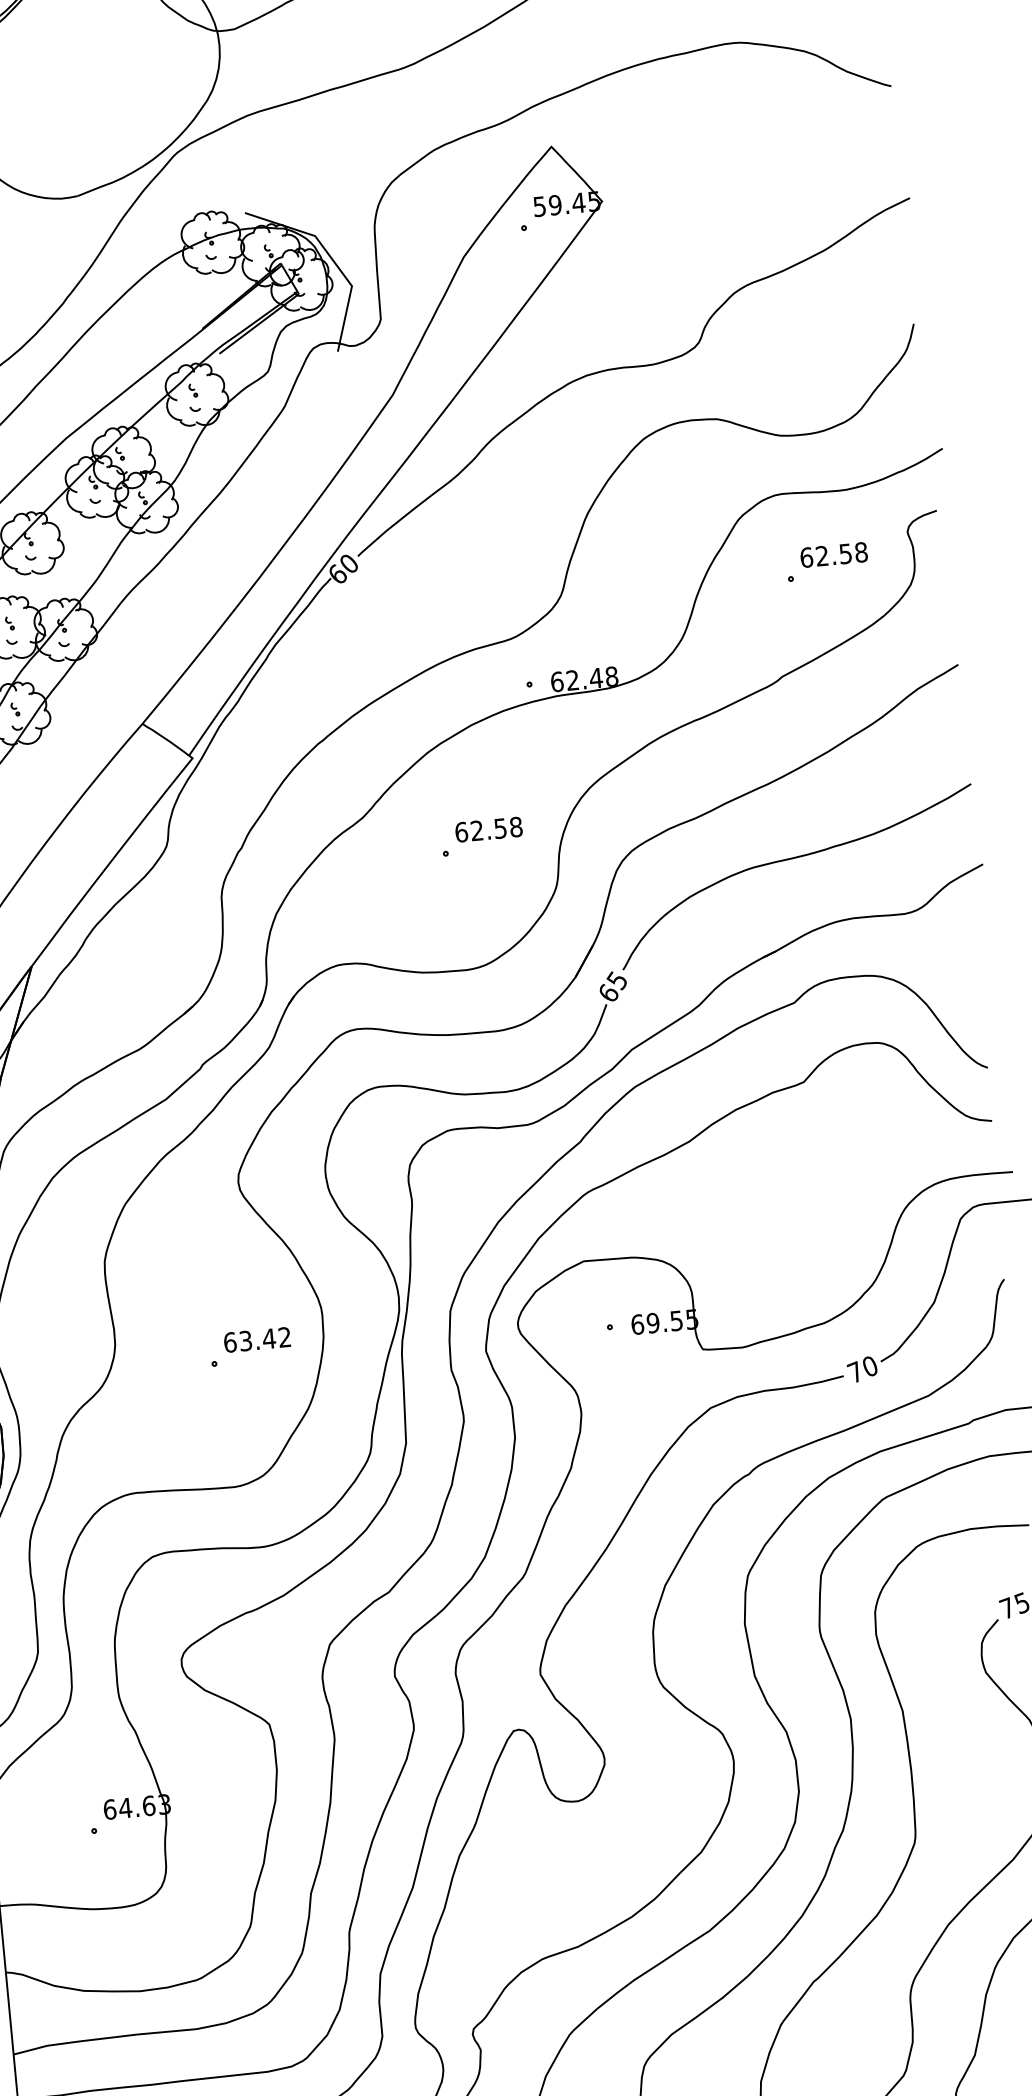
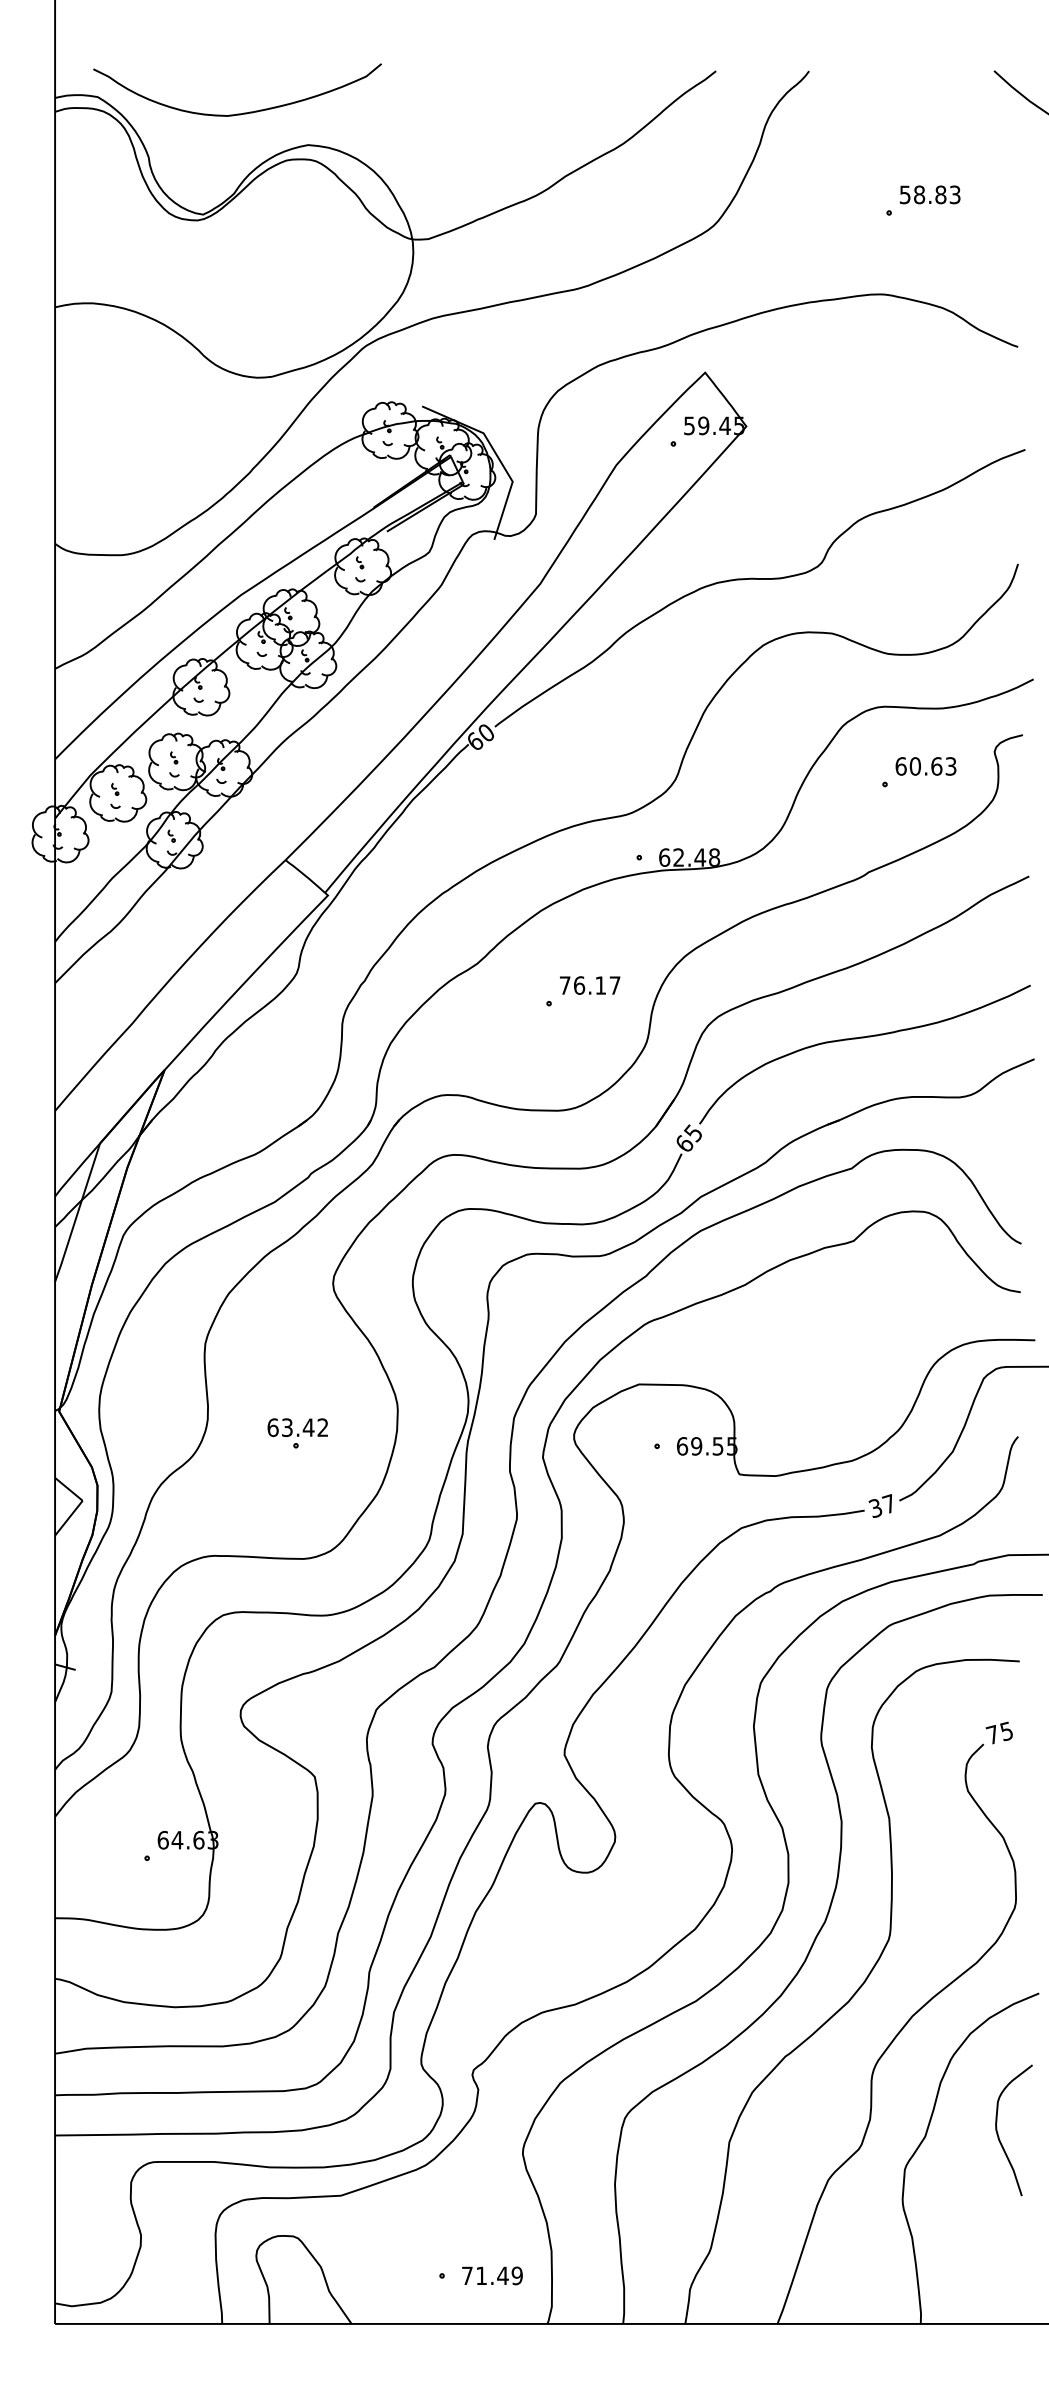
text: (841, 554) -> (932, 766), 62.58 -> 60.63
text: (488, 829) -> (589, 985), 62.58 -> 76.17
text: (256, 1339) -> (297, 1427), moved
text: (861, 1368) -> (881, 1505), 70 -> 37

